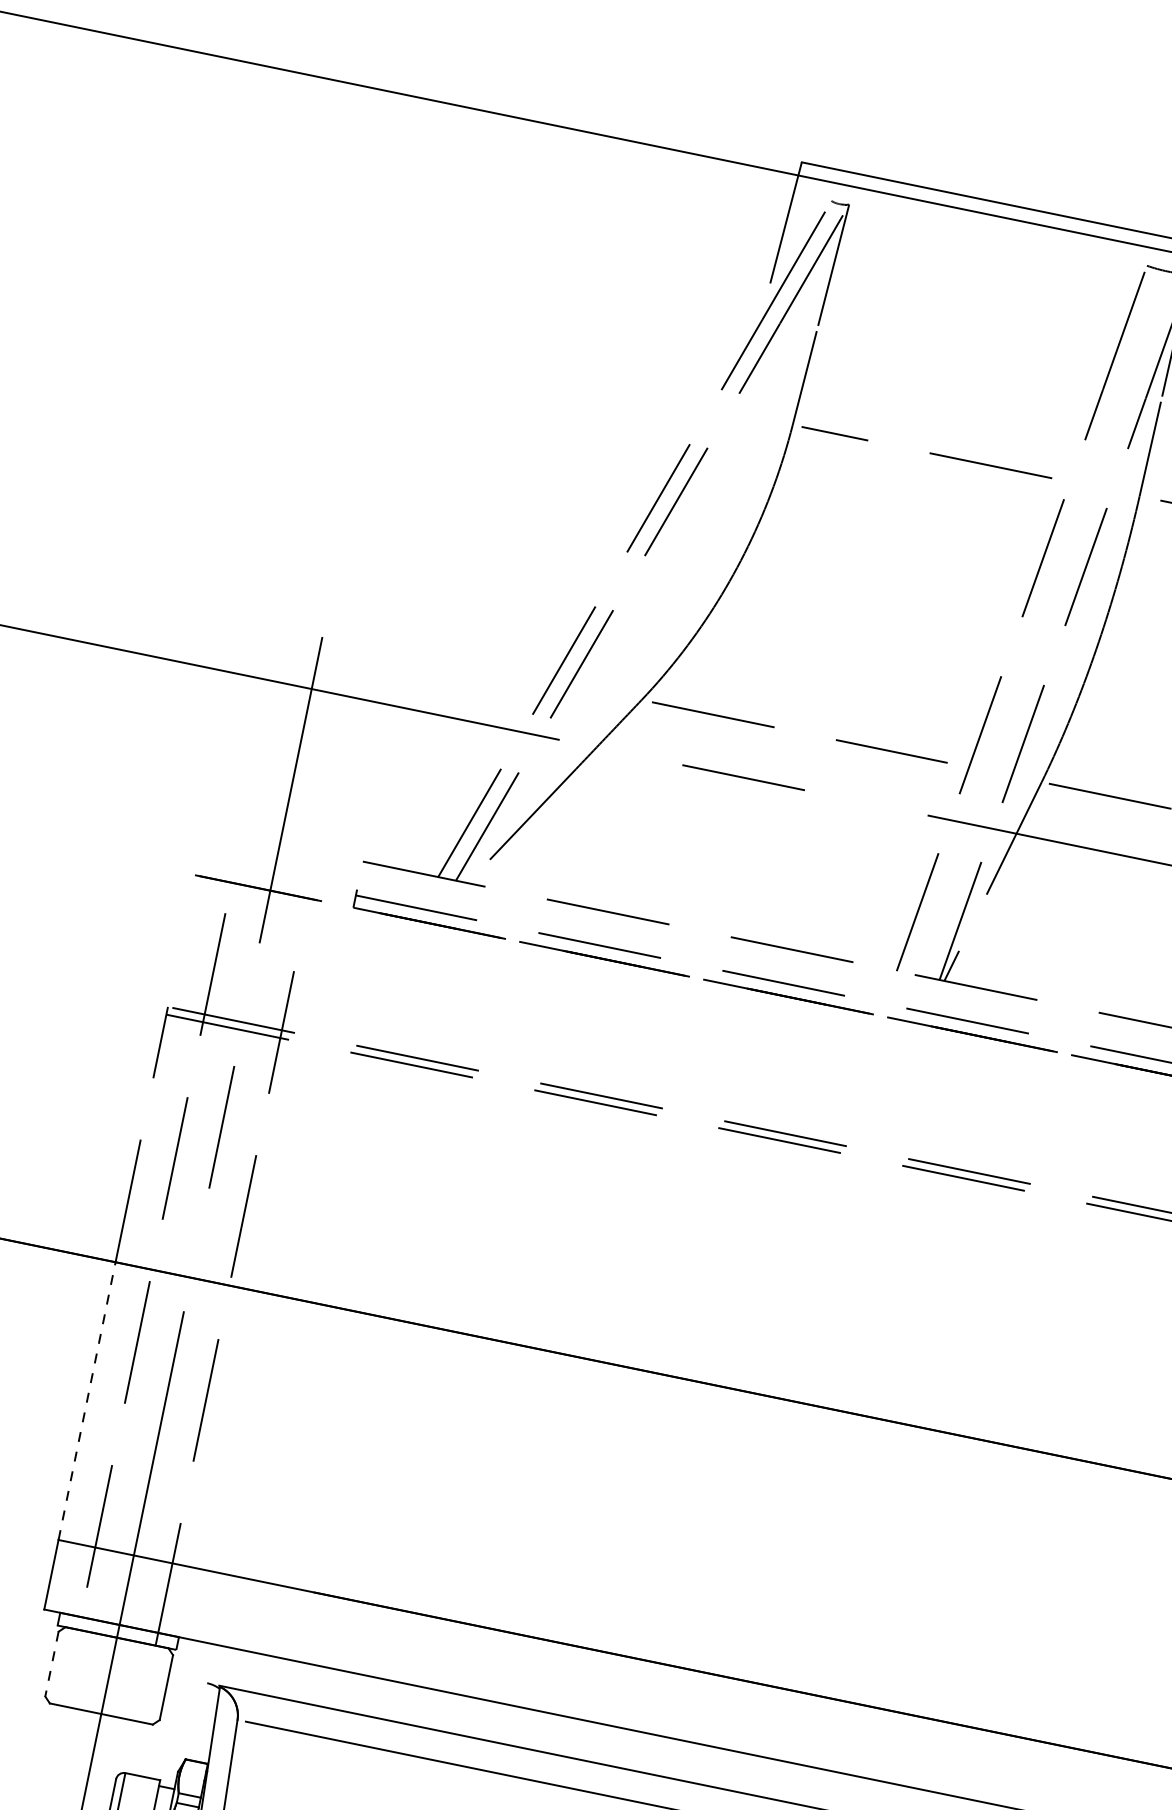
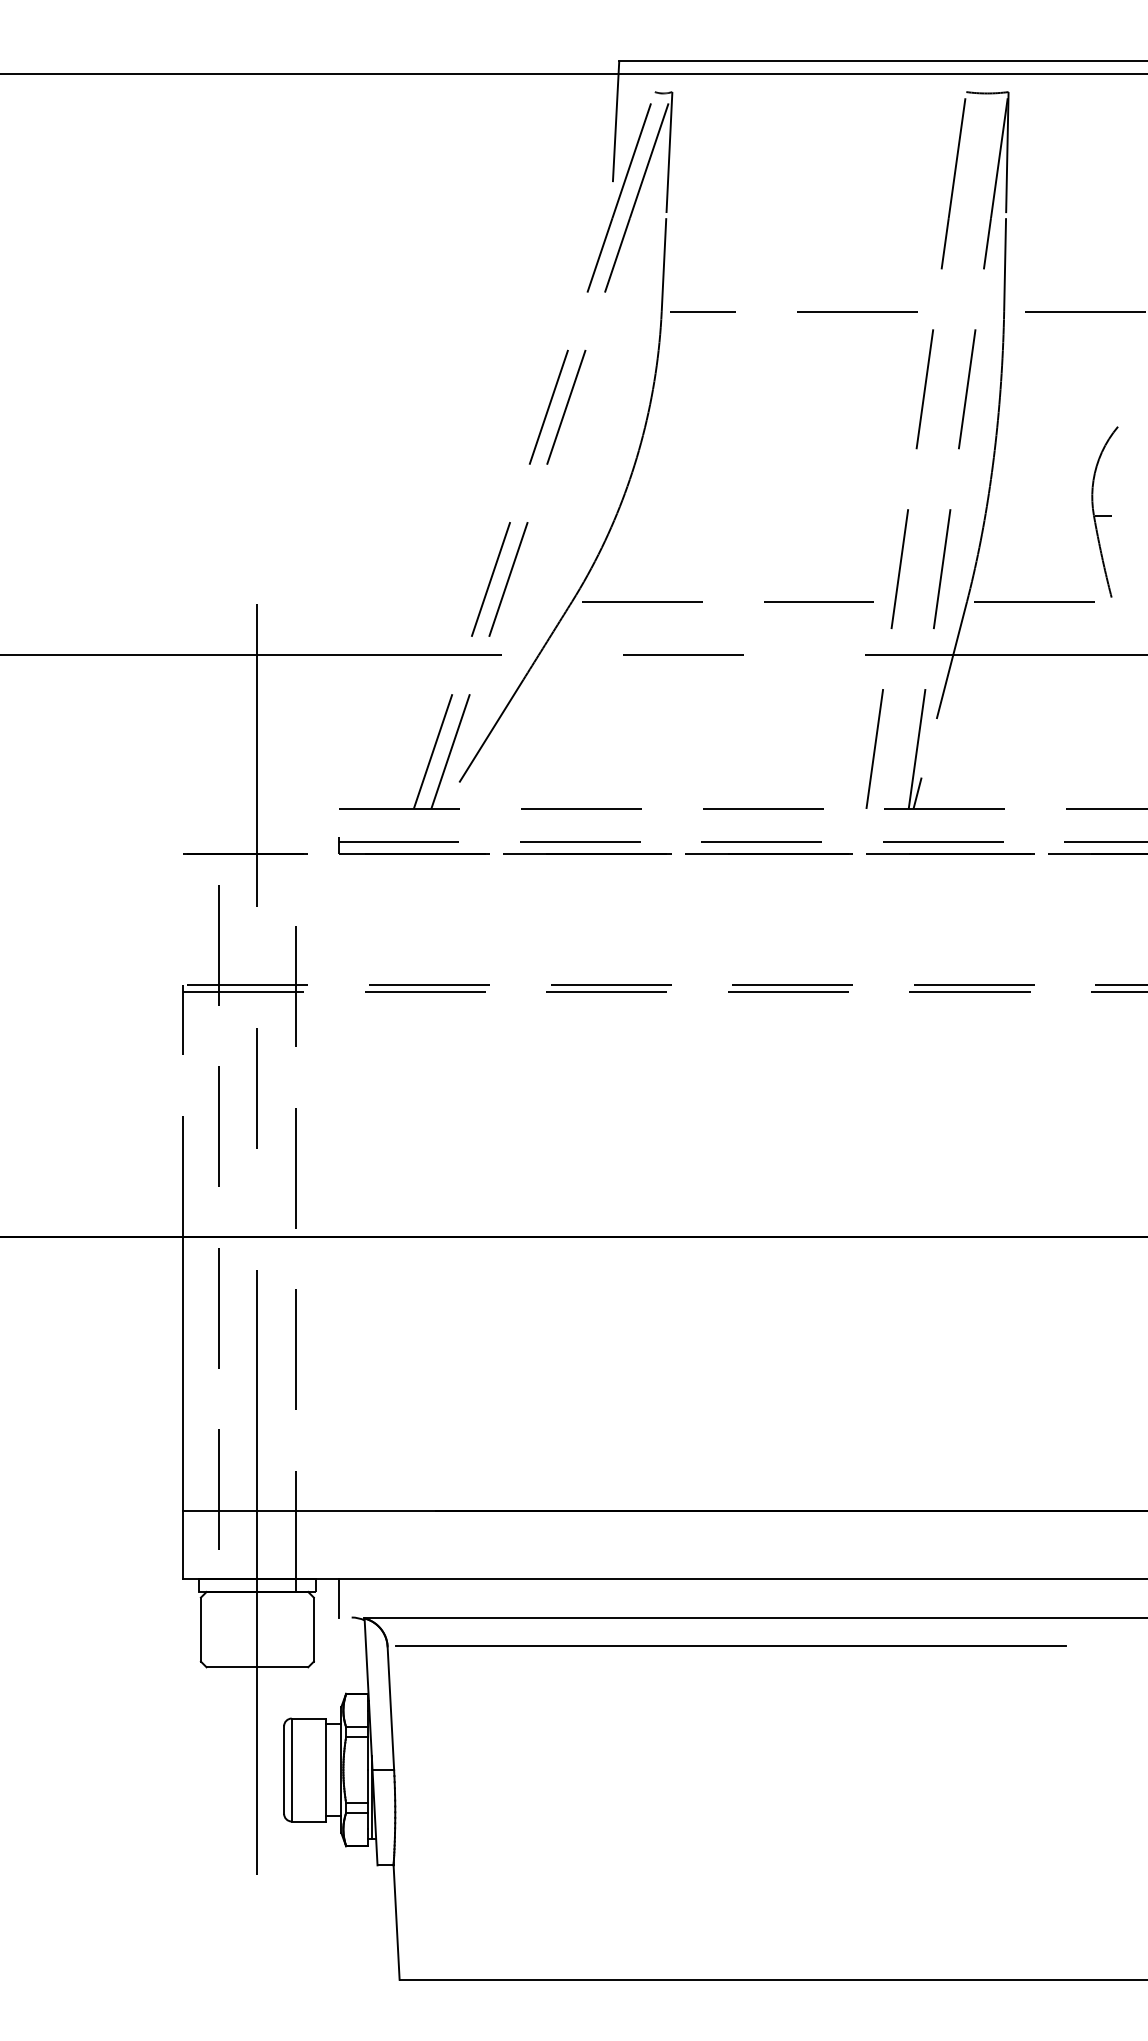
line: (87, 1401) -> (183, 1373), dashed -> solid
line: (198, 1661) -> (339, 1598), added
line: (51, 1664) -> (200, 1630), dashed -> solid

